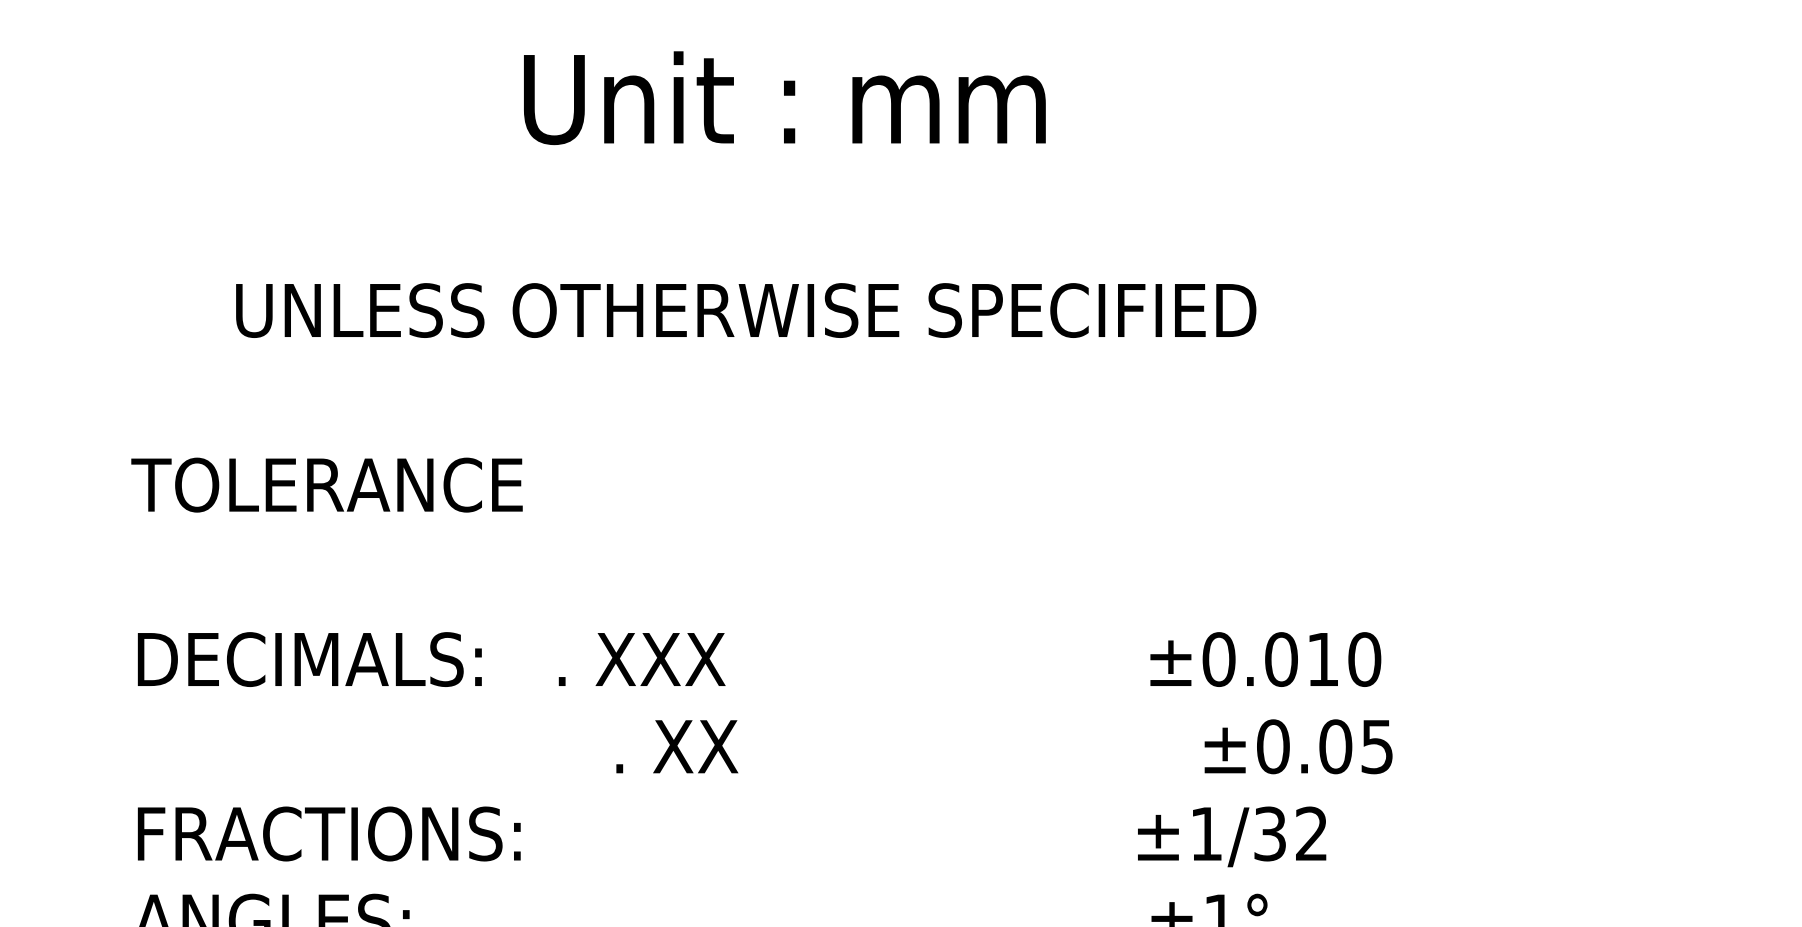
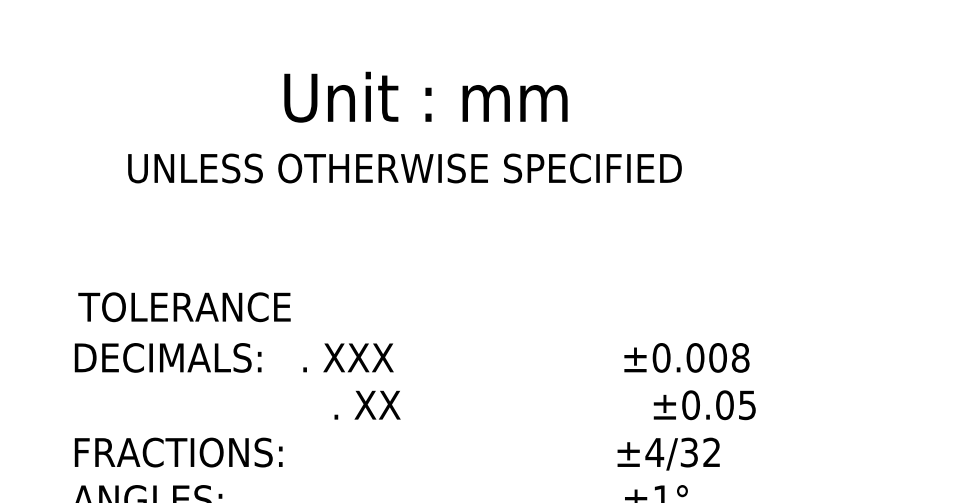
text: (783, 96) -> (425, 96), moved
text: (327, 485) -> (184, 307), moved
text: (1344, 658) -> (729, 357), ±0.010 -> ±0.008
text: (1205, 833) -> (654, 452), ±1/32 -> ±4/32

